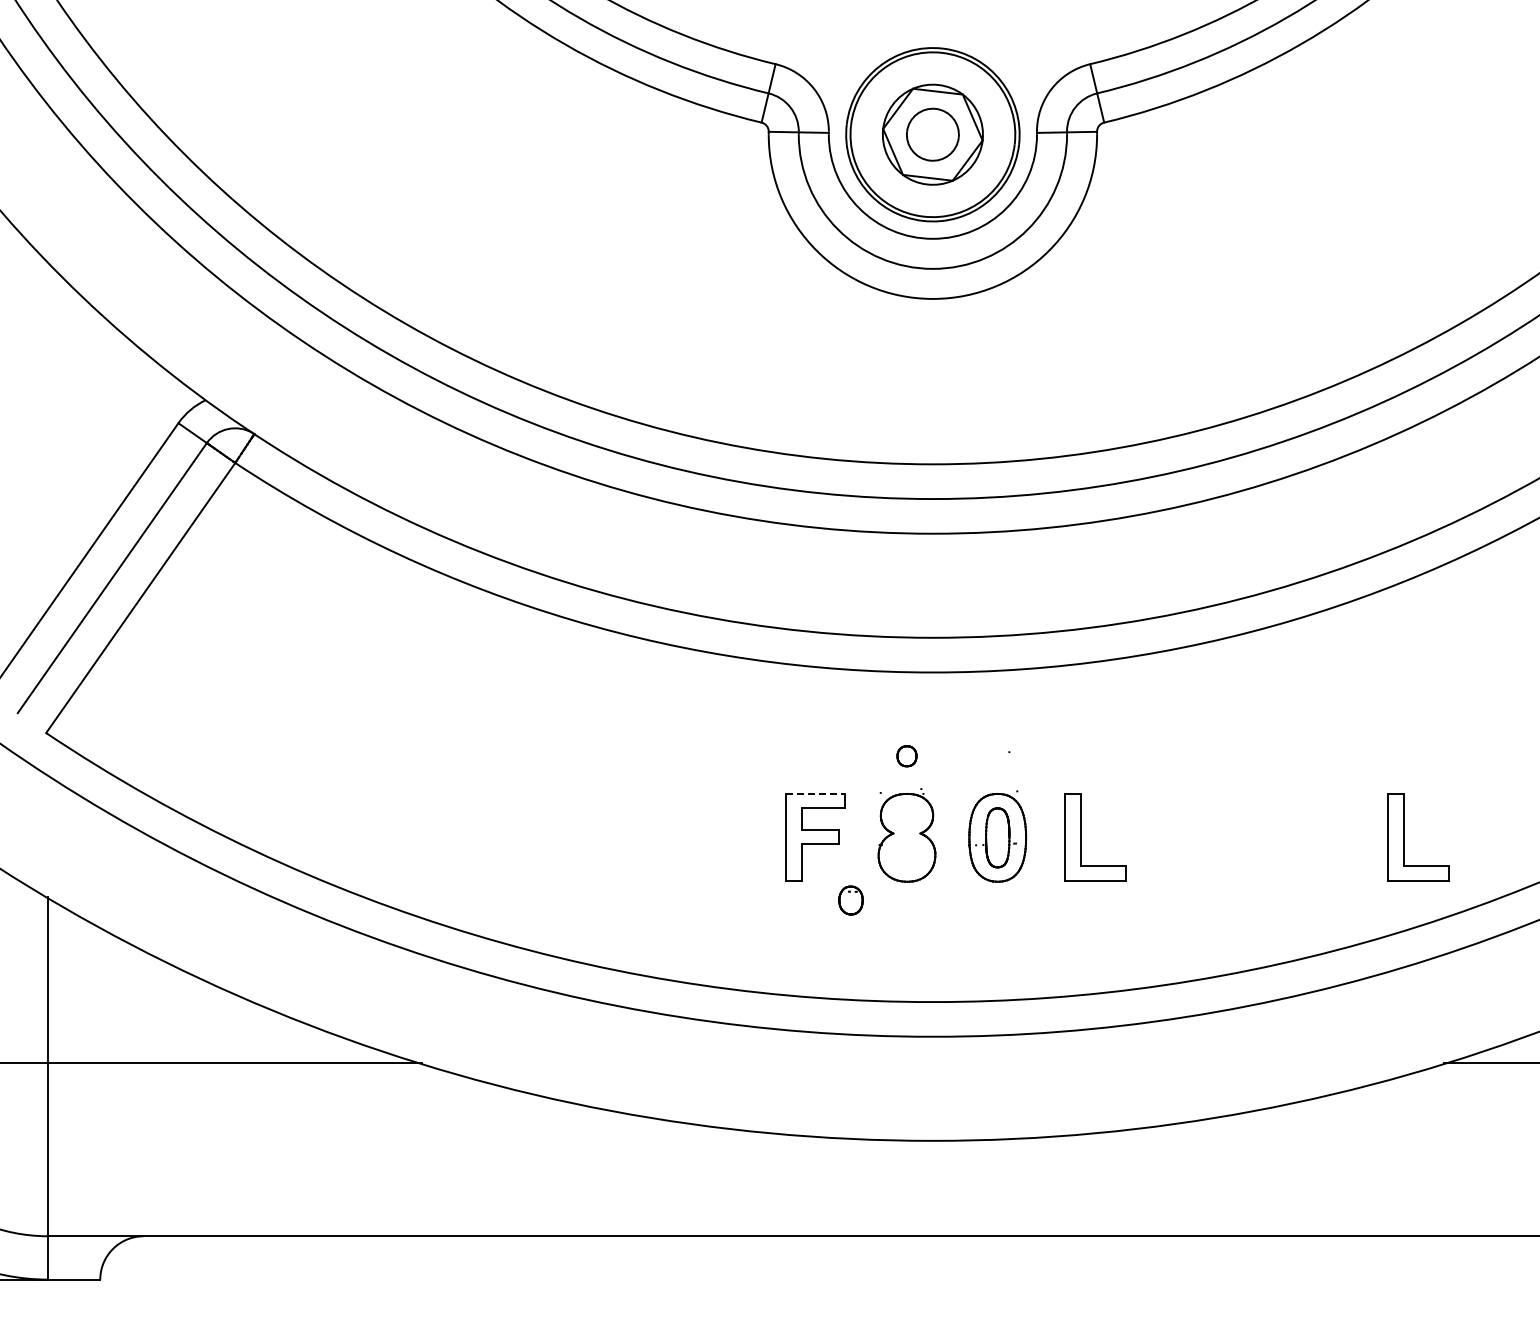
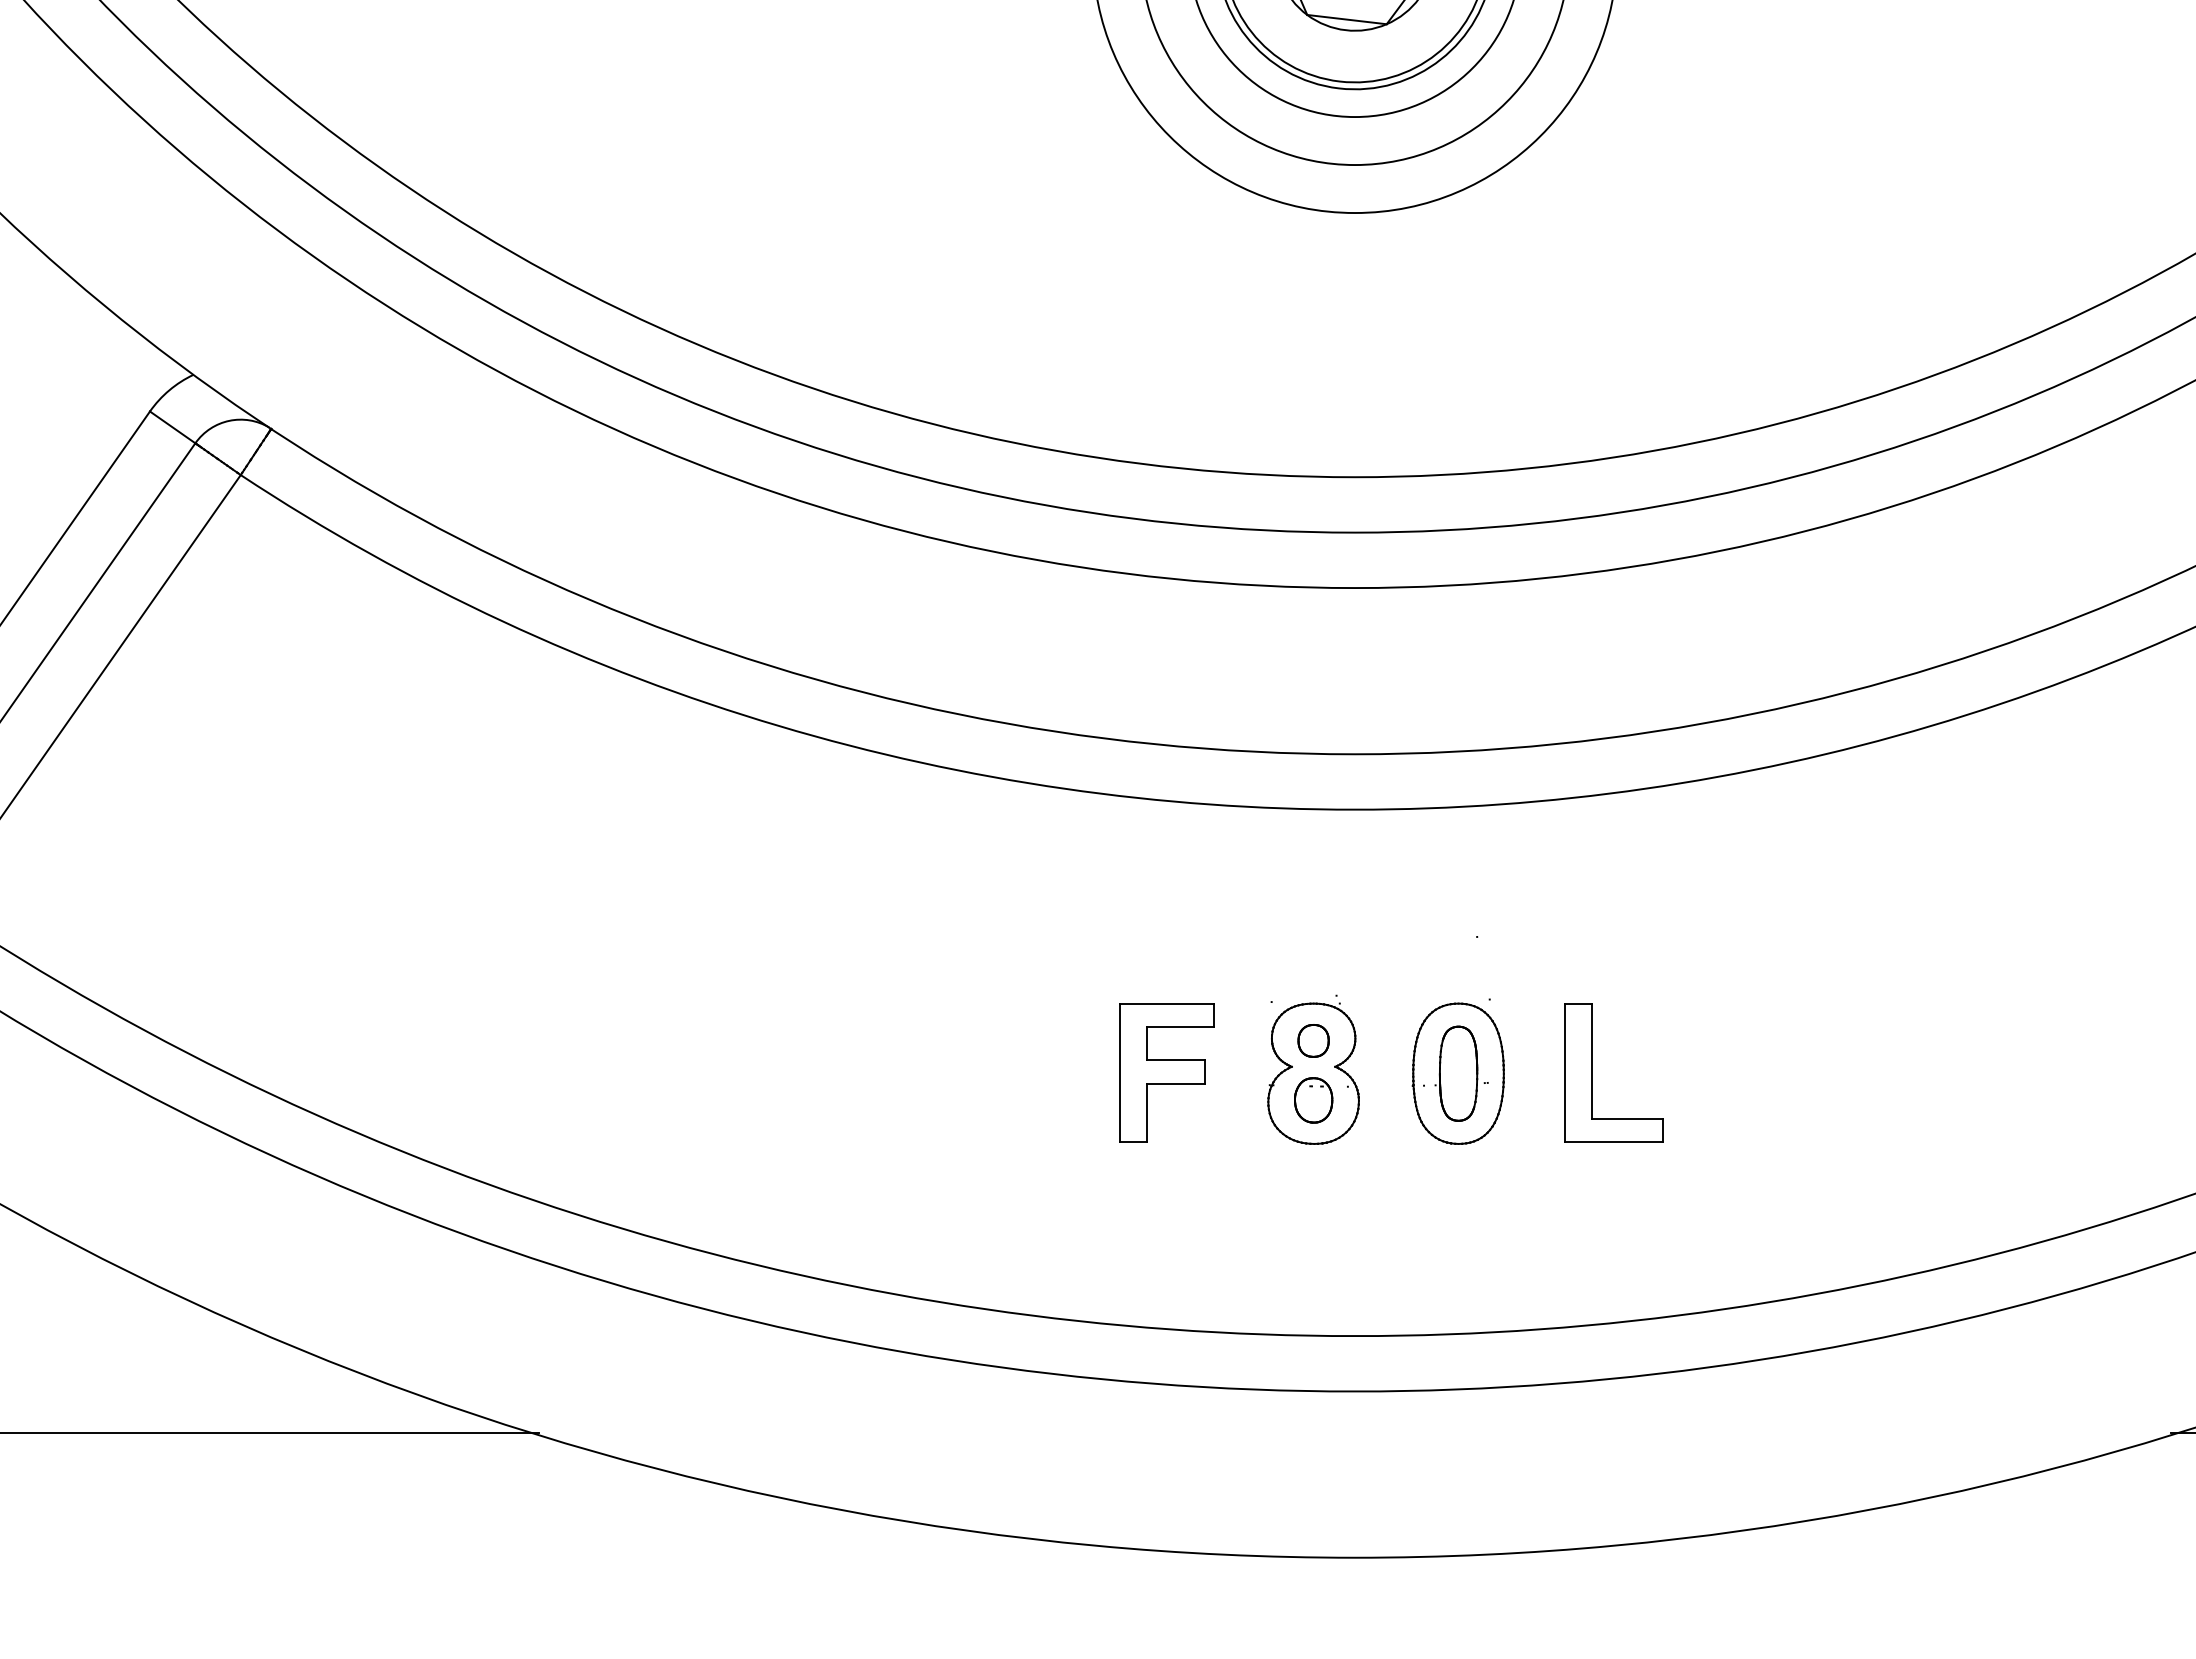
part: (906, 756) -> (1312, 1041), moved
line: (815, 793) -> (1167, 1002), dashed -> solid
part: (1404, 837) -> (2108, 1073), removed
part: (850, 900) -> (1312, 1100), moved

